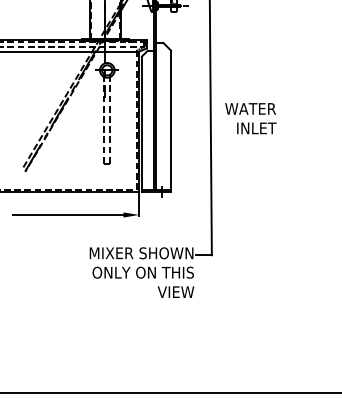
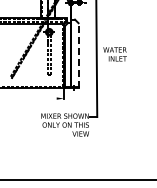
line: (171, 121) -> (78, 55), solid -> dashed
line: (68, 214) -> (31, 98), removed

